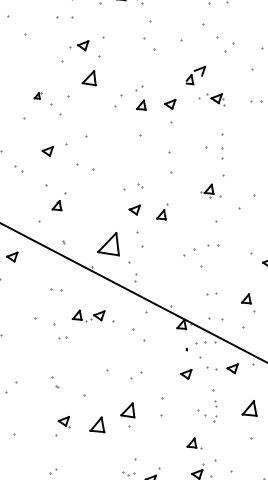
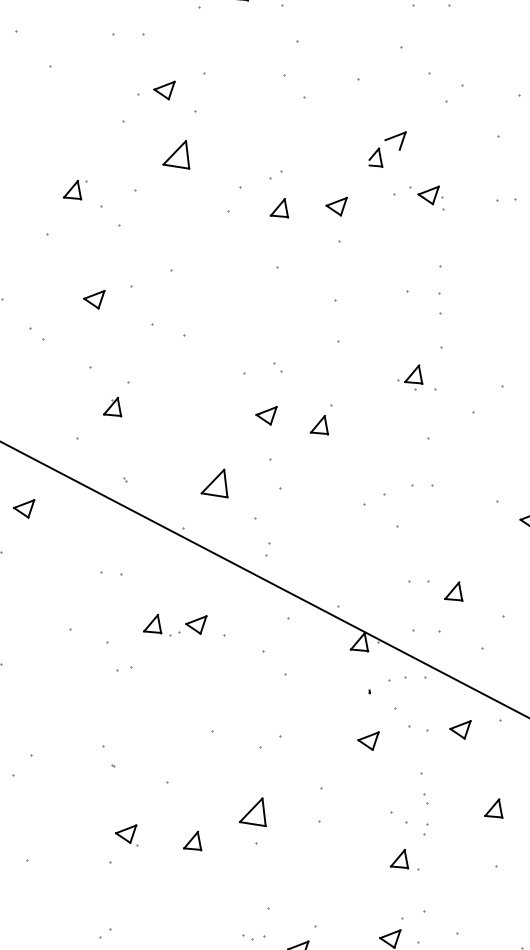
part: (37, 95) -> (73, 188), size x1.67
part: (108, 244) -> (214, 483), size x0.62
part: (246, 298) -> (454, 590), moved
part: (249, 408) -> (493, 808), size x0.62
part: (97, 424) -> (192, 840), size x0.62
part: (194, 443) -> (404, 859), moved

